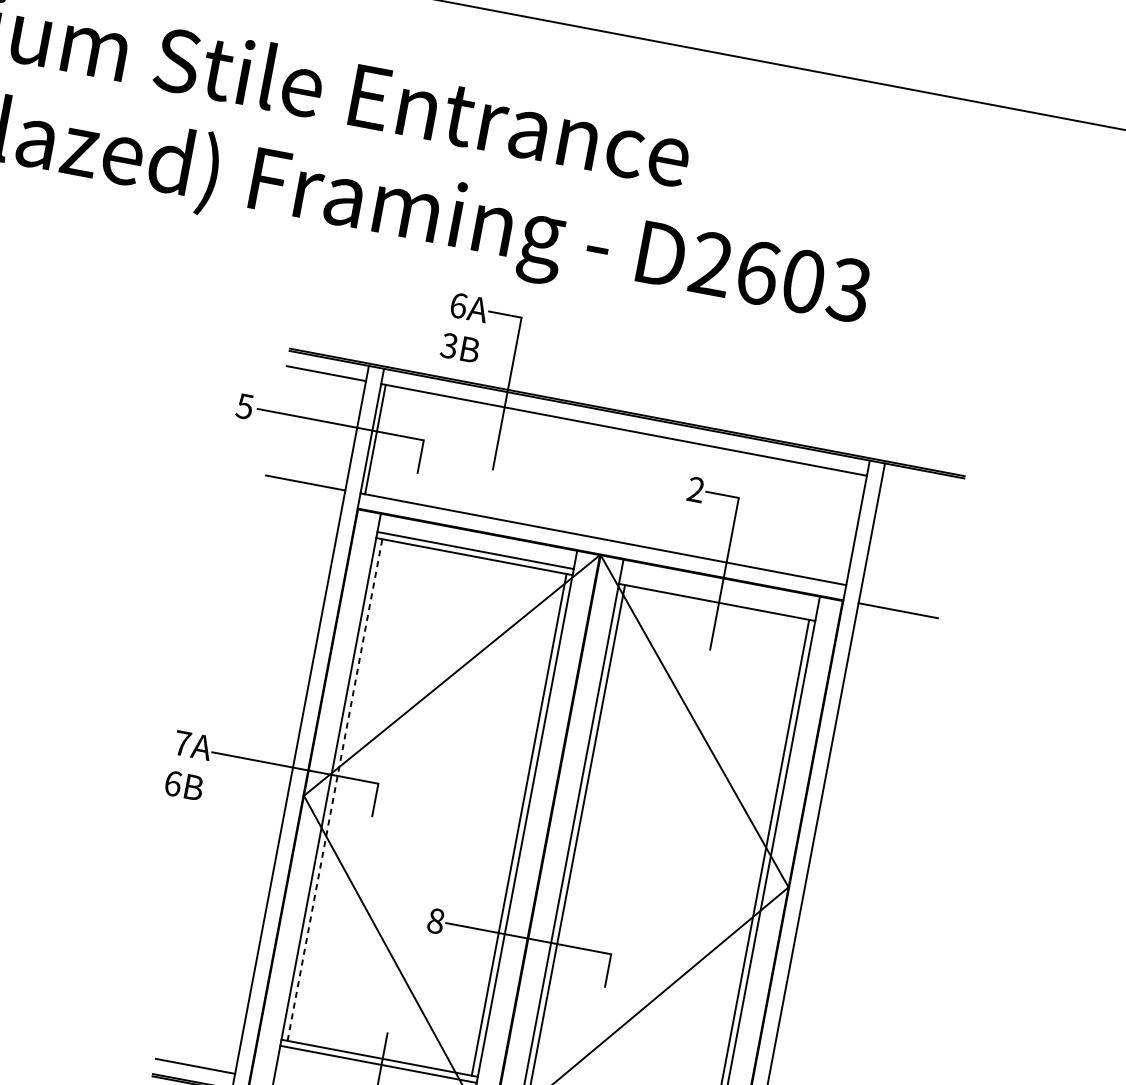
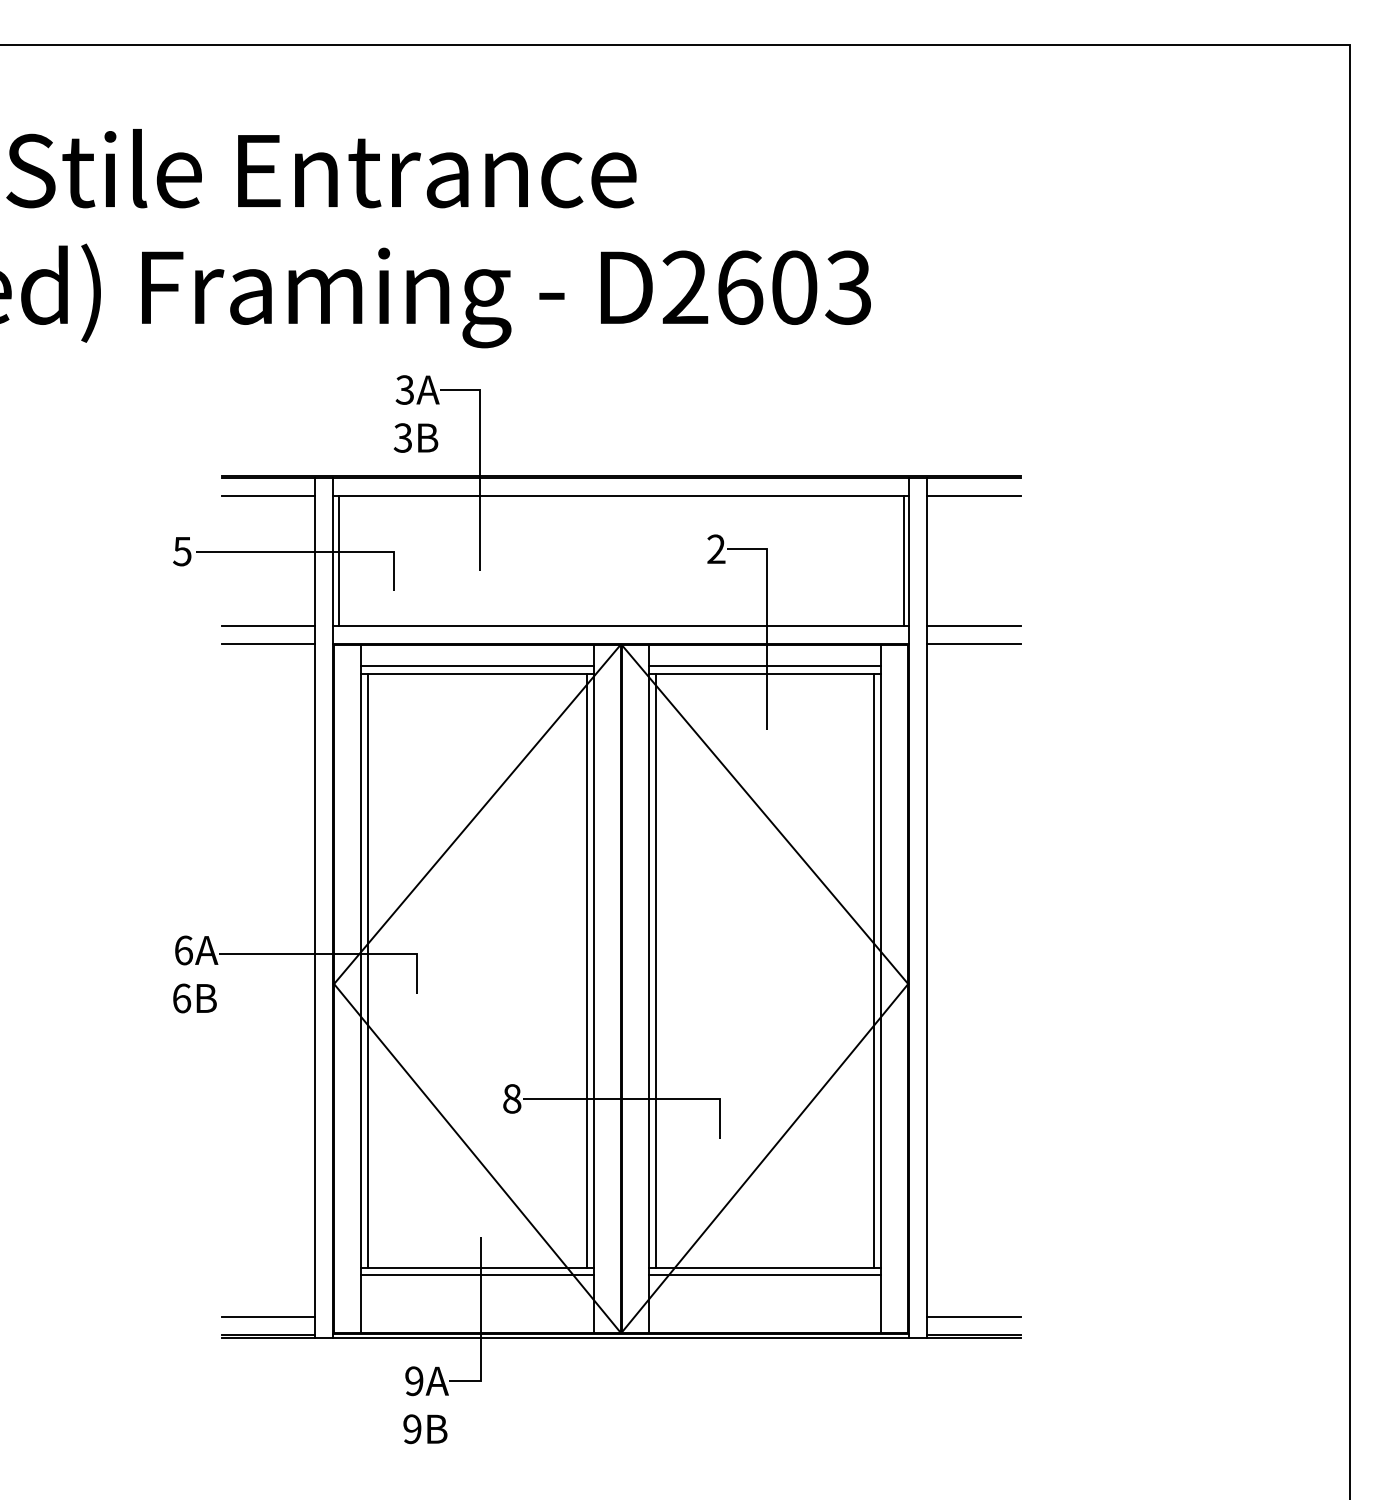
text: (458, 305) -> (404, 389), 6A -> 3A
line: (921, 486) -> (973, 496), added
line: (302, 497) -> (268, 643), added
line: (852, 529) -> (903, 560), added
line: (900, 595) -> (973, 625), added
line: (717, 596) -> (764, 666), added
text: (182, 743) -> (183, 950), 7A -> 6A
line: (335, 789) -> (368, 970), dashed -> solid

